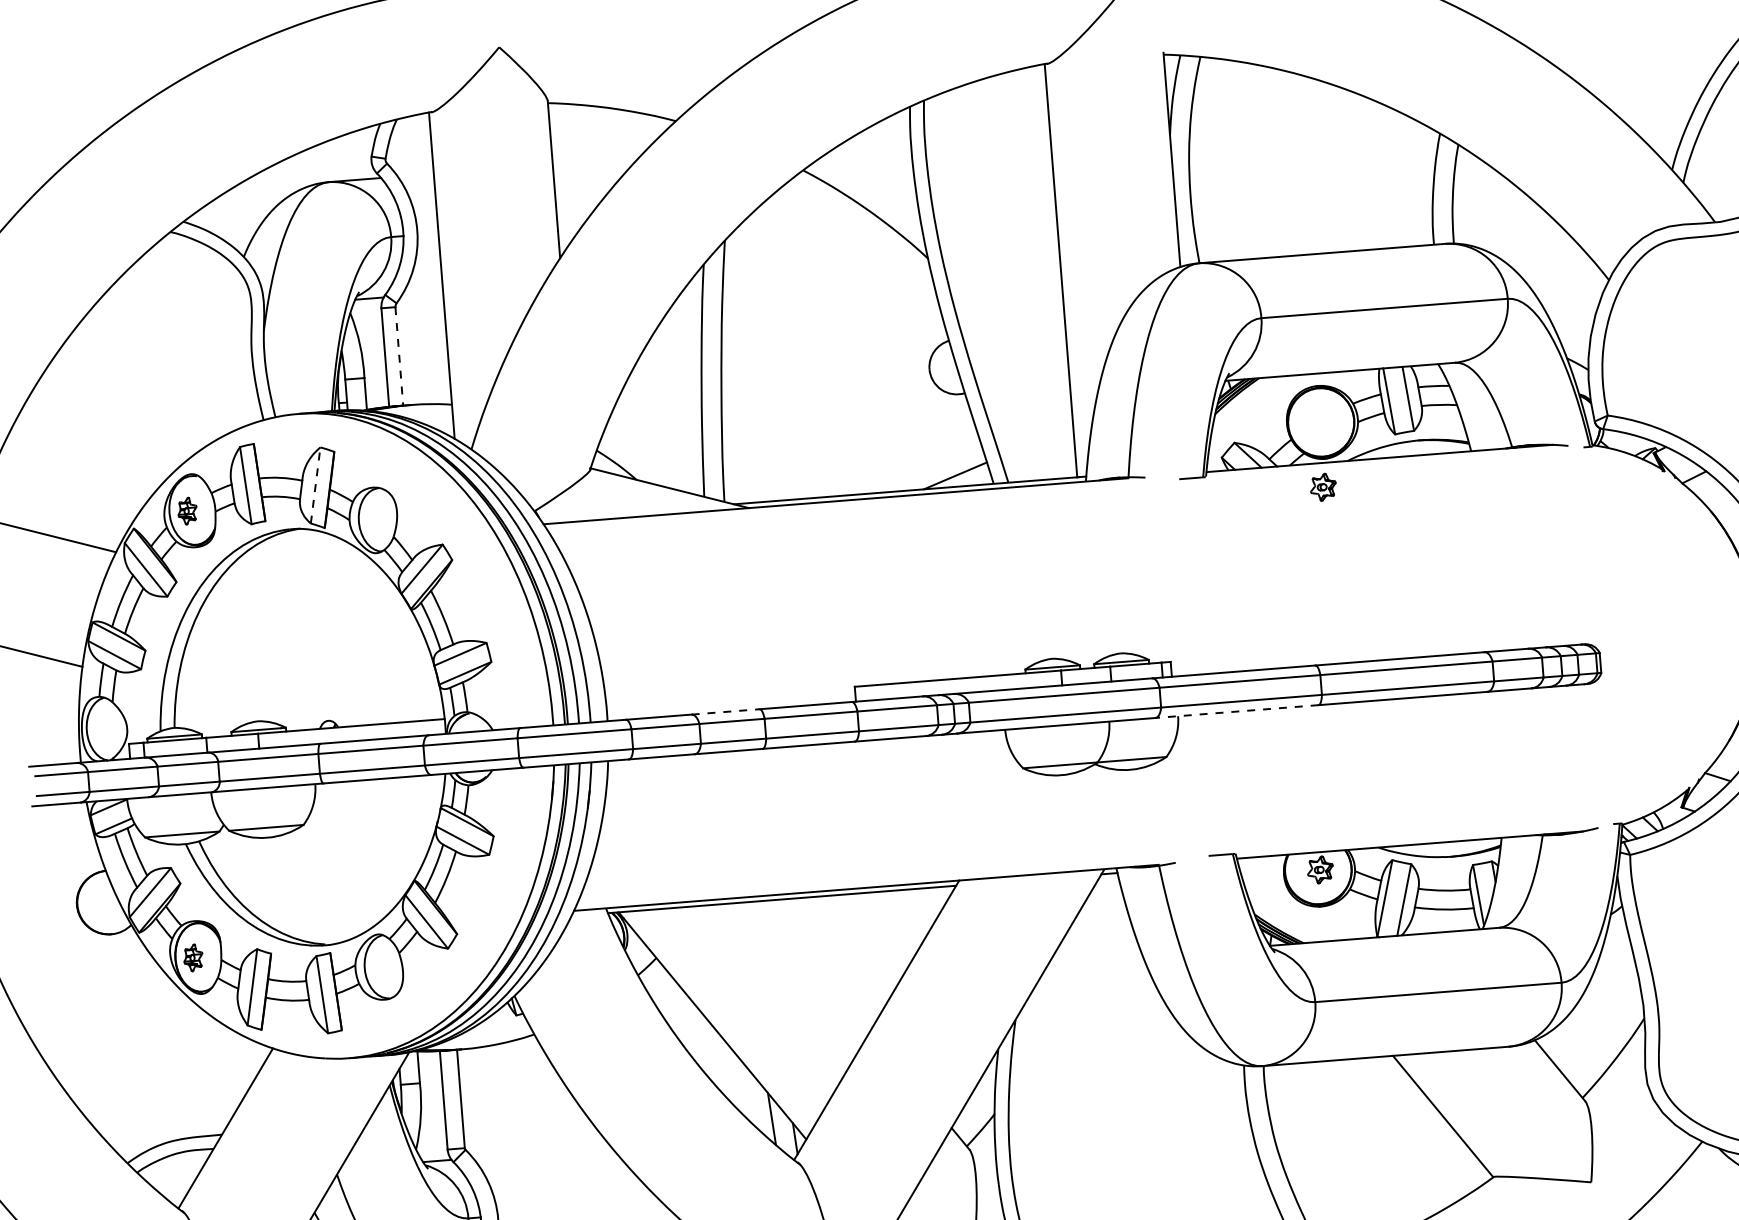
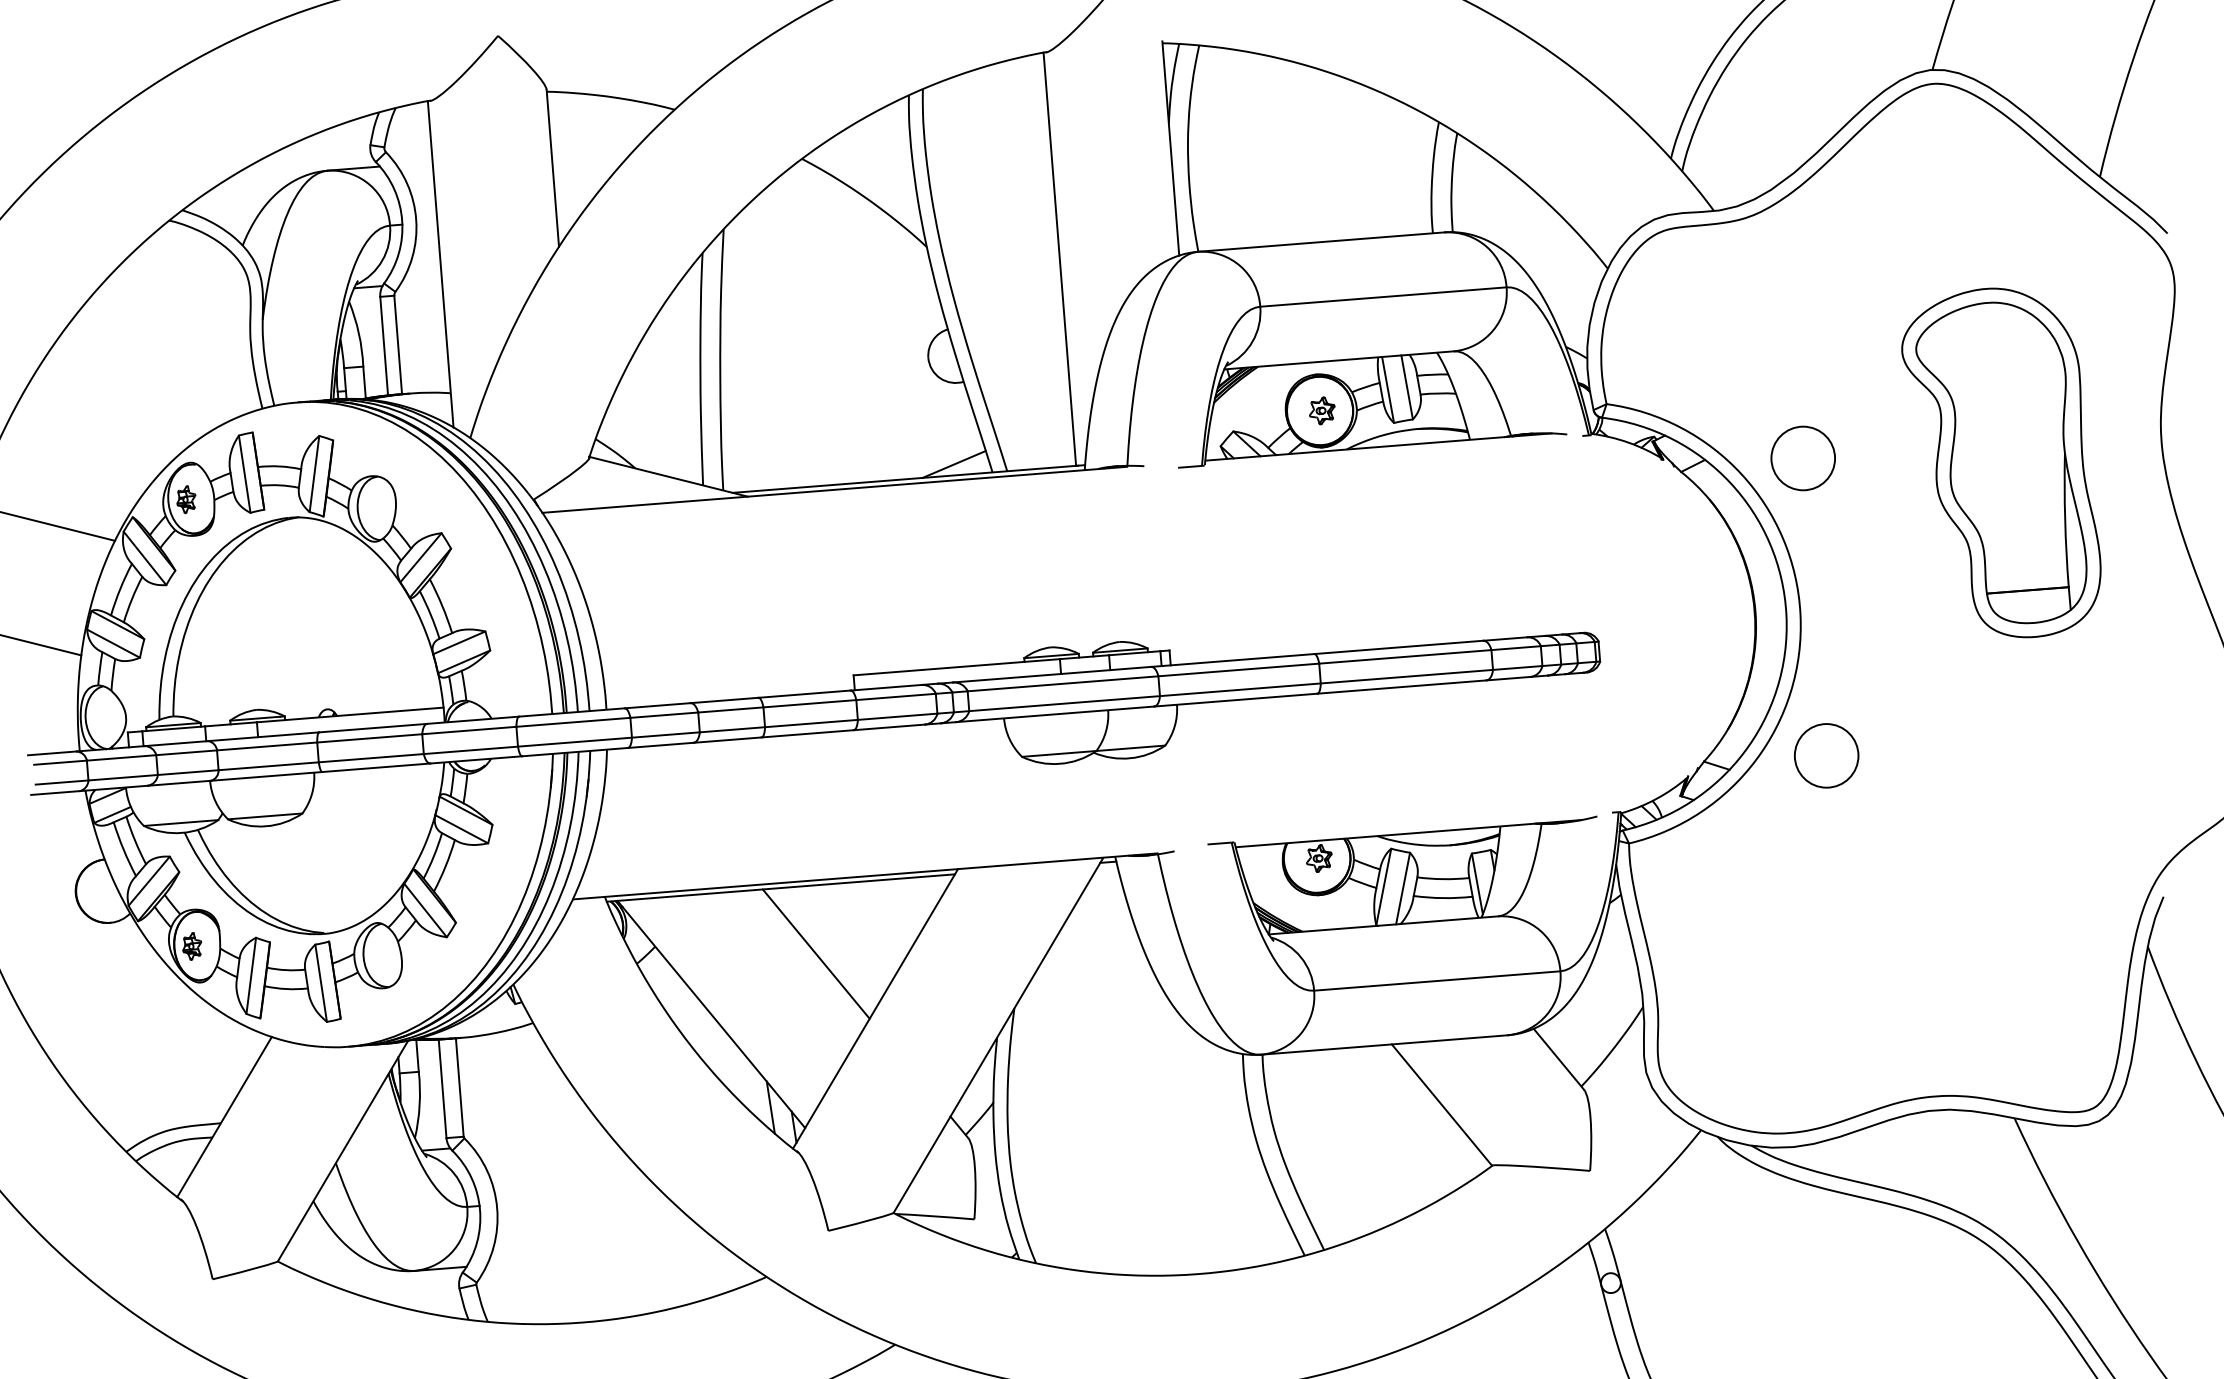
line: (399, 356) -> (398, 345), dashed -> solid
line: (315, 484) -> (314, 473), dashed -> solid
part: (1323, 486) -> (1322, 410), moved
line: (725, 711) -> (724, 700), dashed -> solid
line: (1236, 711) -> (1235, 700), dashed -> solid
line: (816, 964) -> (815, 953), added

